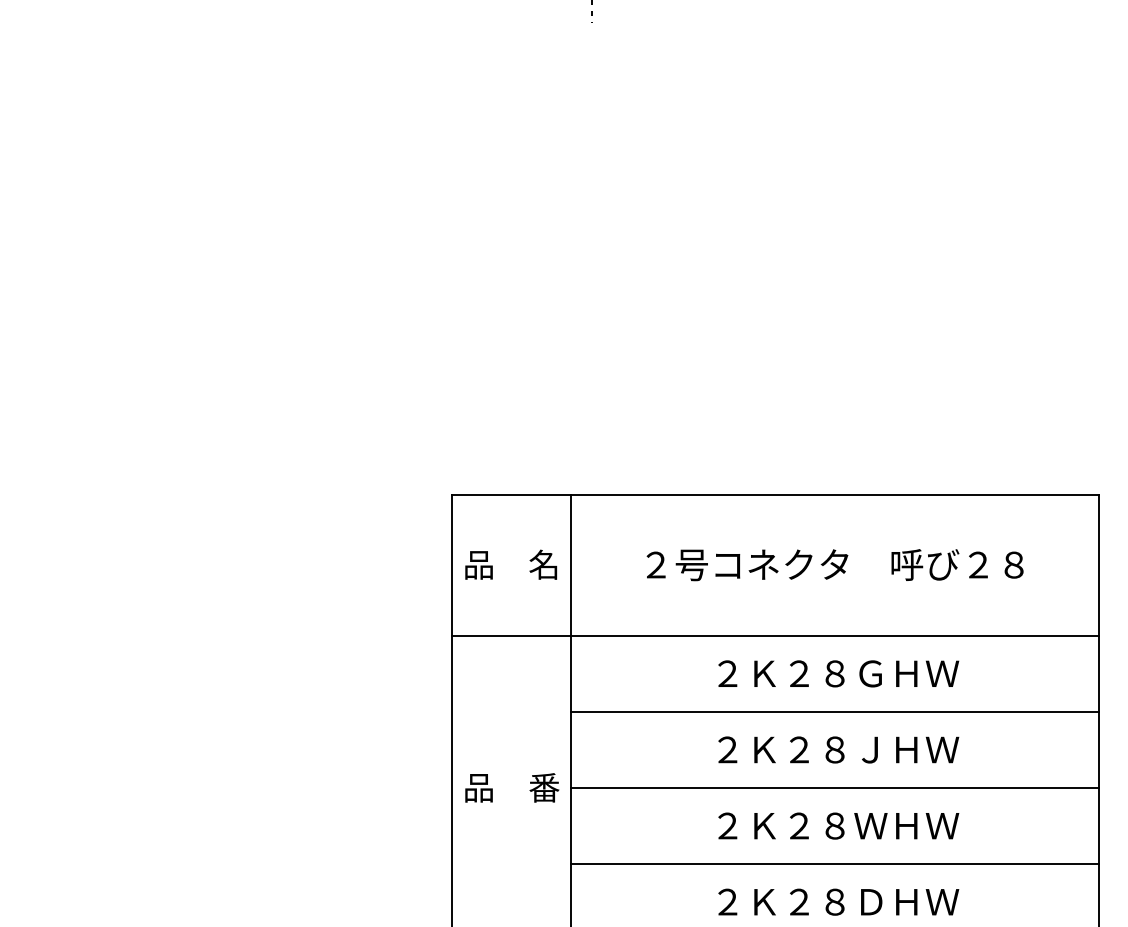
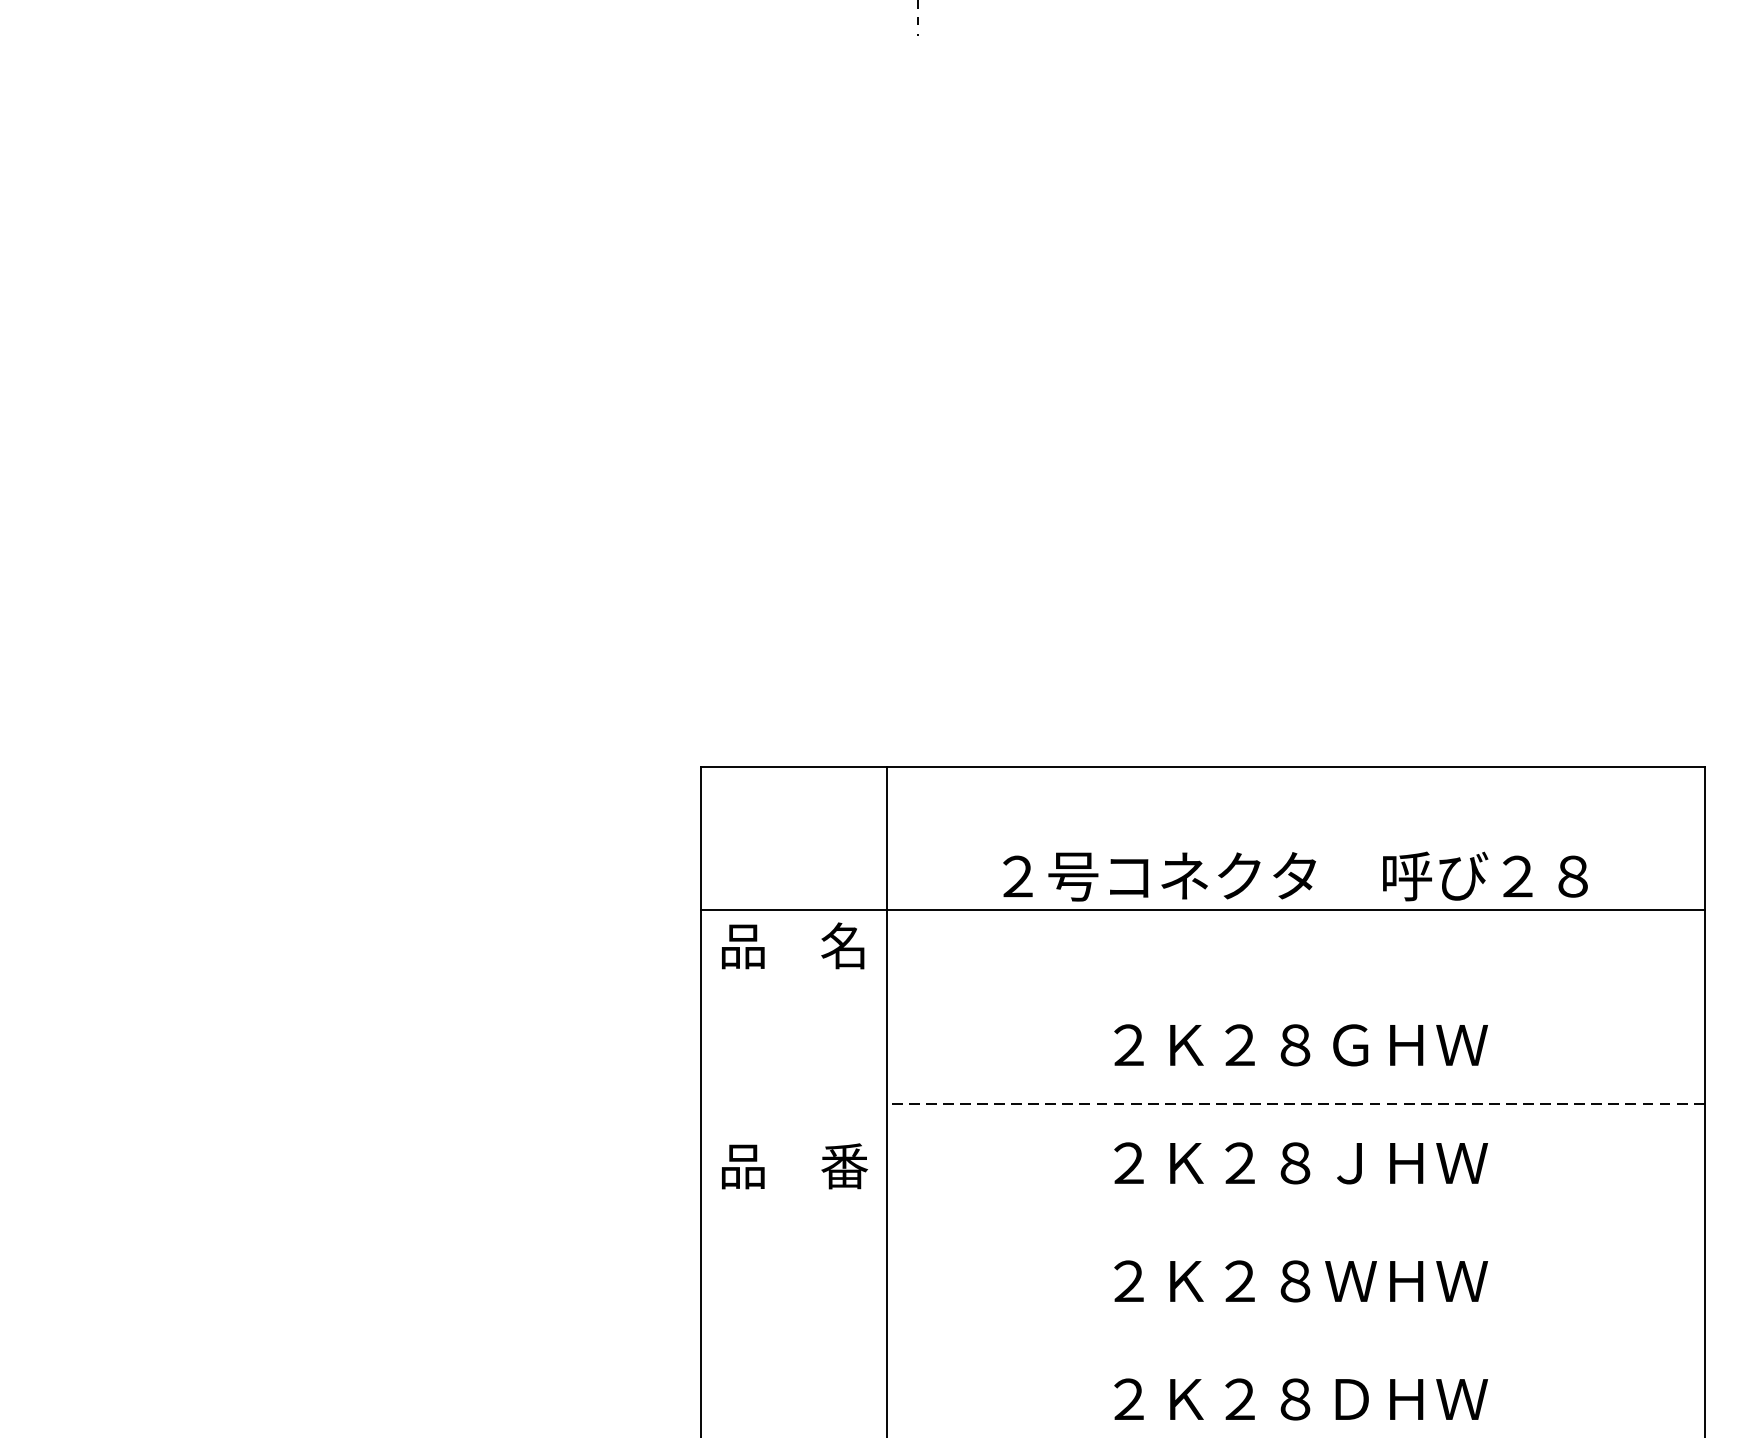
text: (511, 564) -> (793, 945), moved
line: (774, 635) -> (1201, 909), moved
line: (835, 711) -> (1296, 1103), solid -> dashed
text: (512, 787) -> (795, 1165), moved
line: (834, 788) -> (1294, 1223), removed
line: (834, 864) -> (1294, 1340), removed

